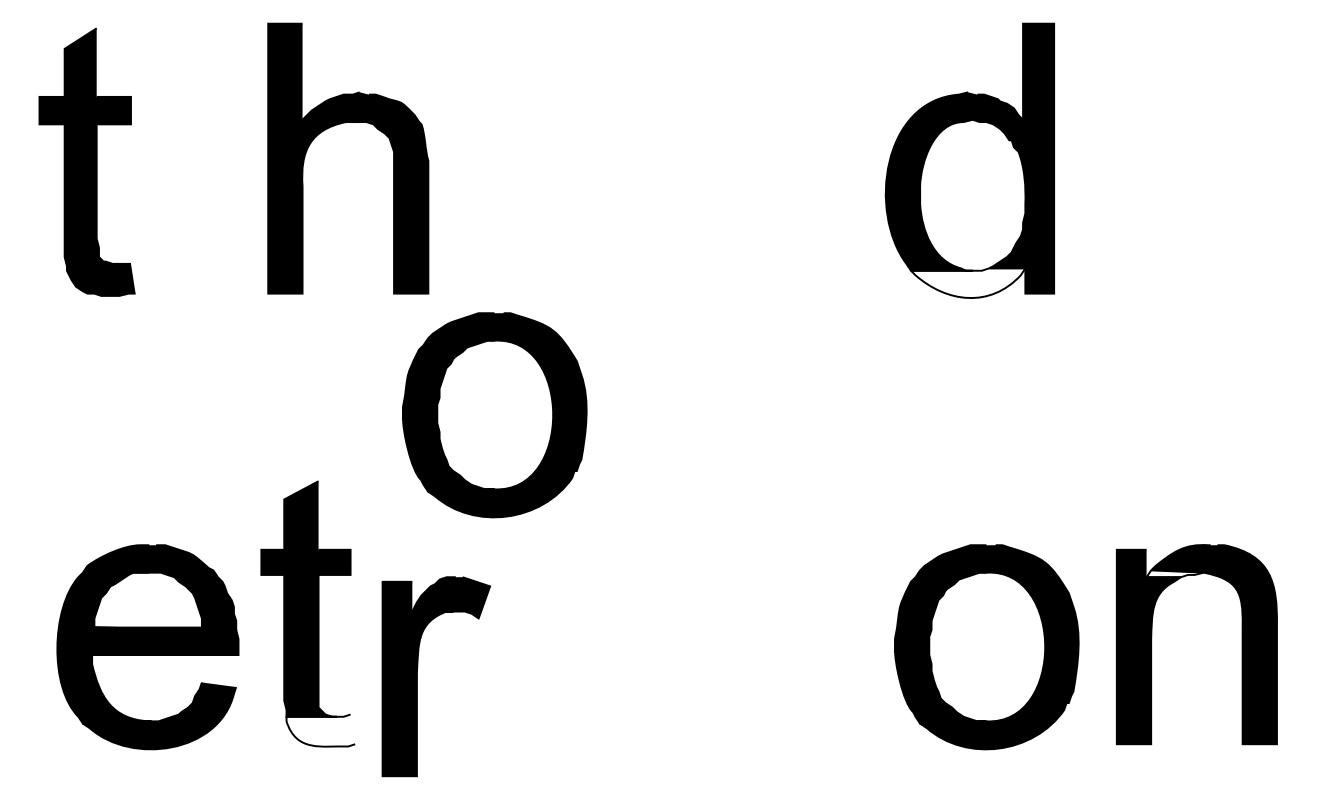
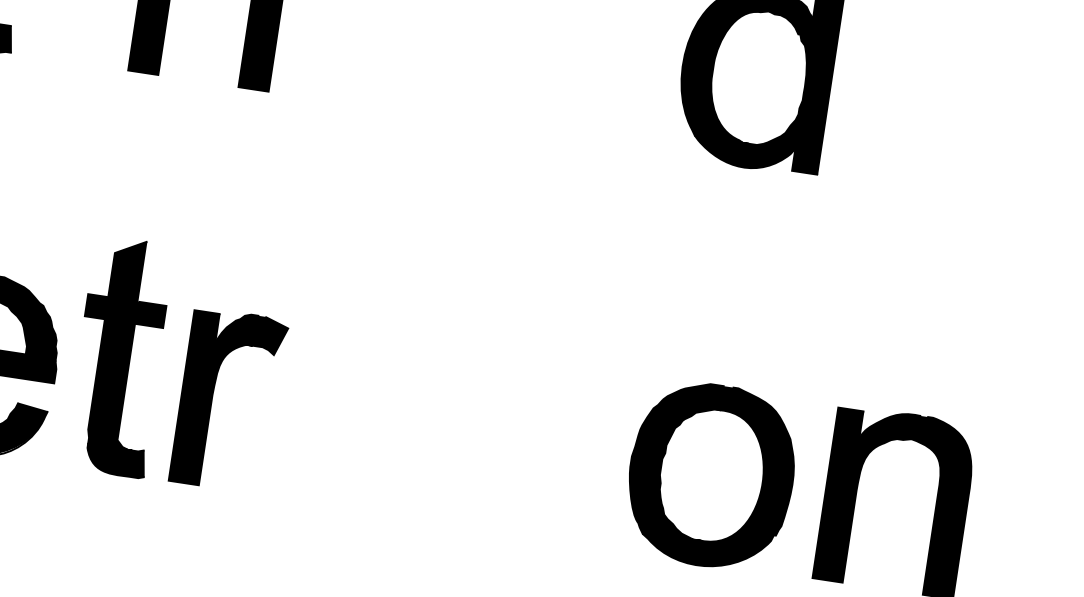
fill: (967, 282) -> (742, 153), added
part: (494, 415) -> (310, 207), removed
fill: (1174, 573) -> (885, 436), added
part: (417, 676) -> (212, 397), moved
fill: (320, 730) -> (116, 460), added

